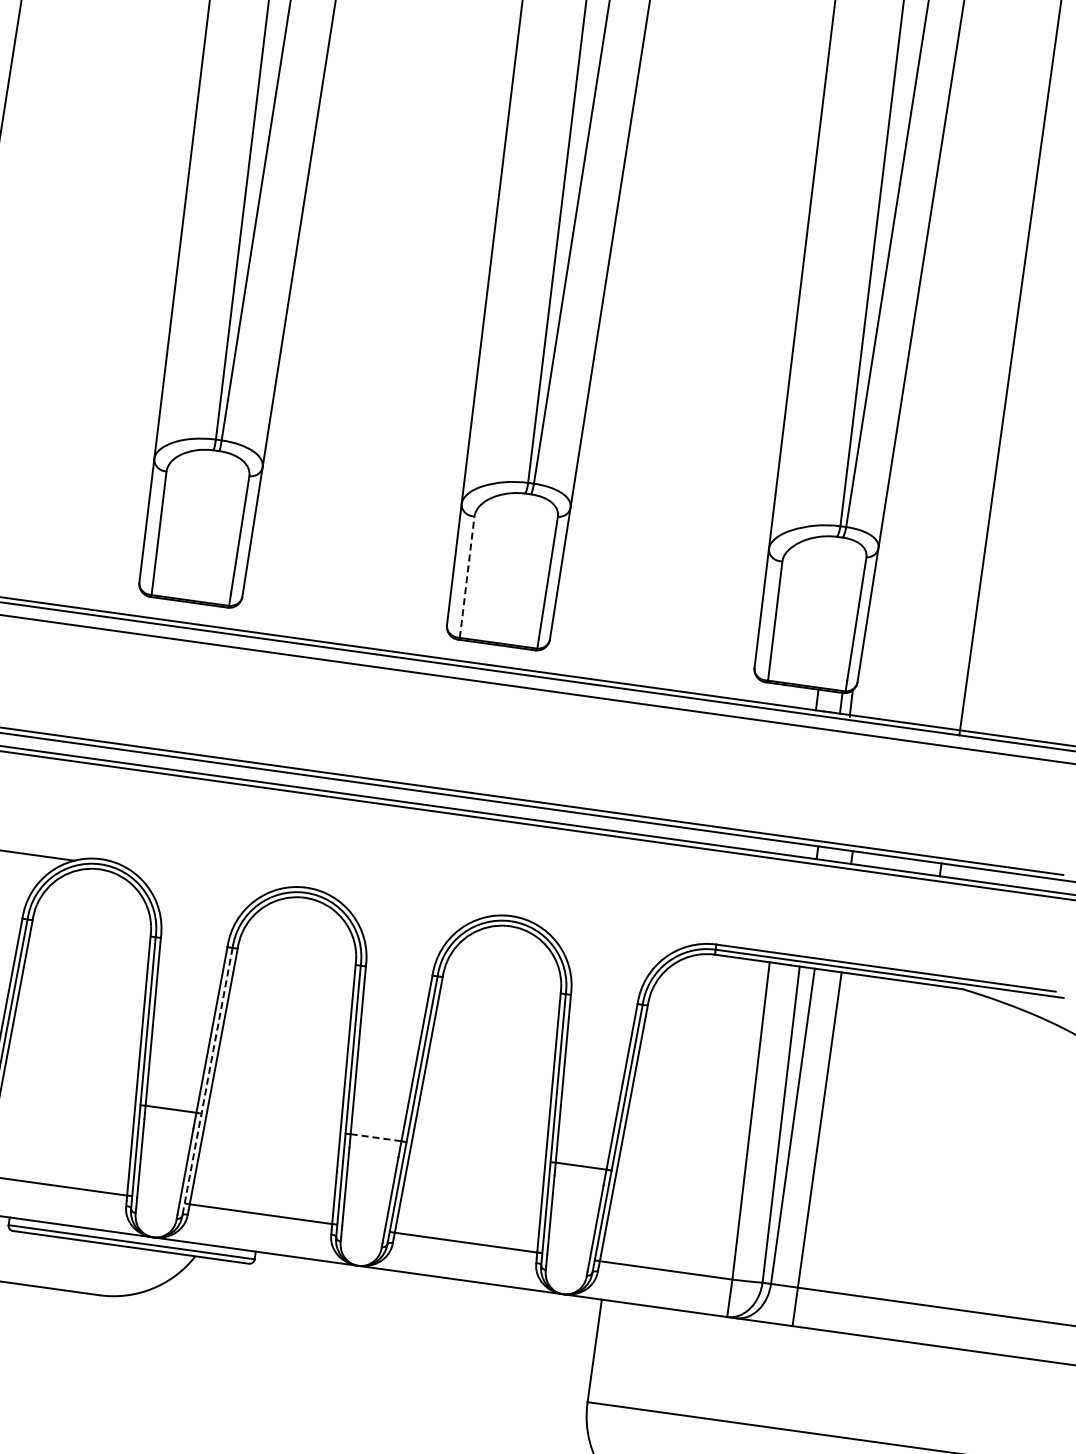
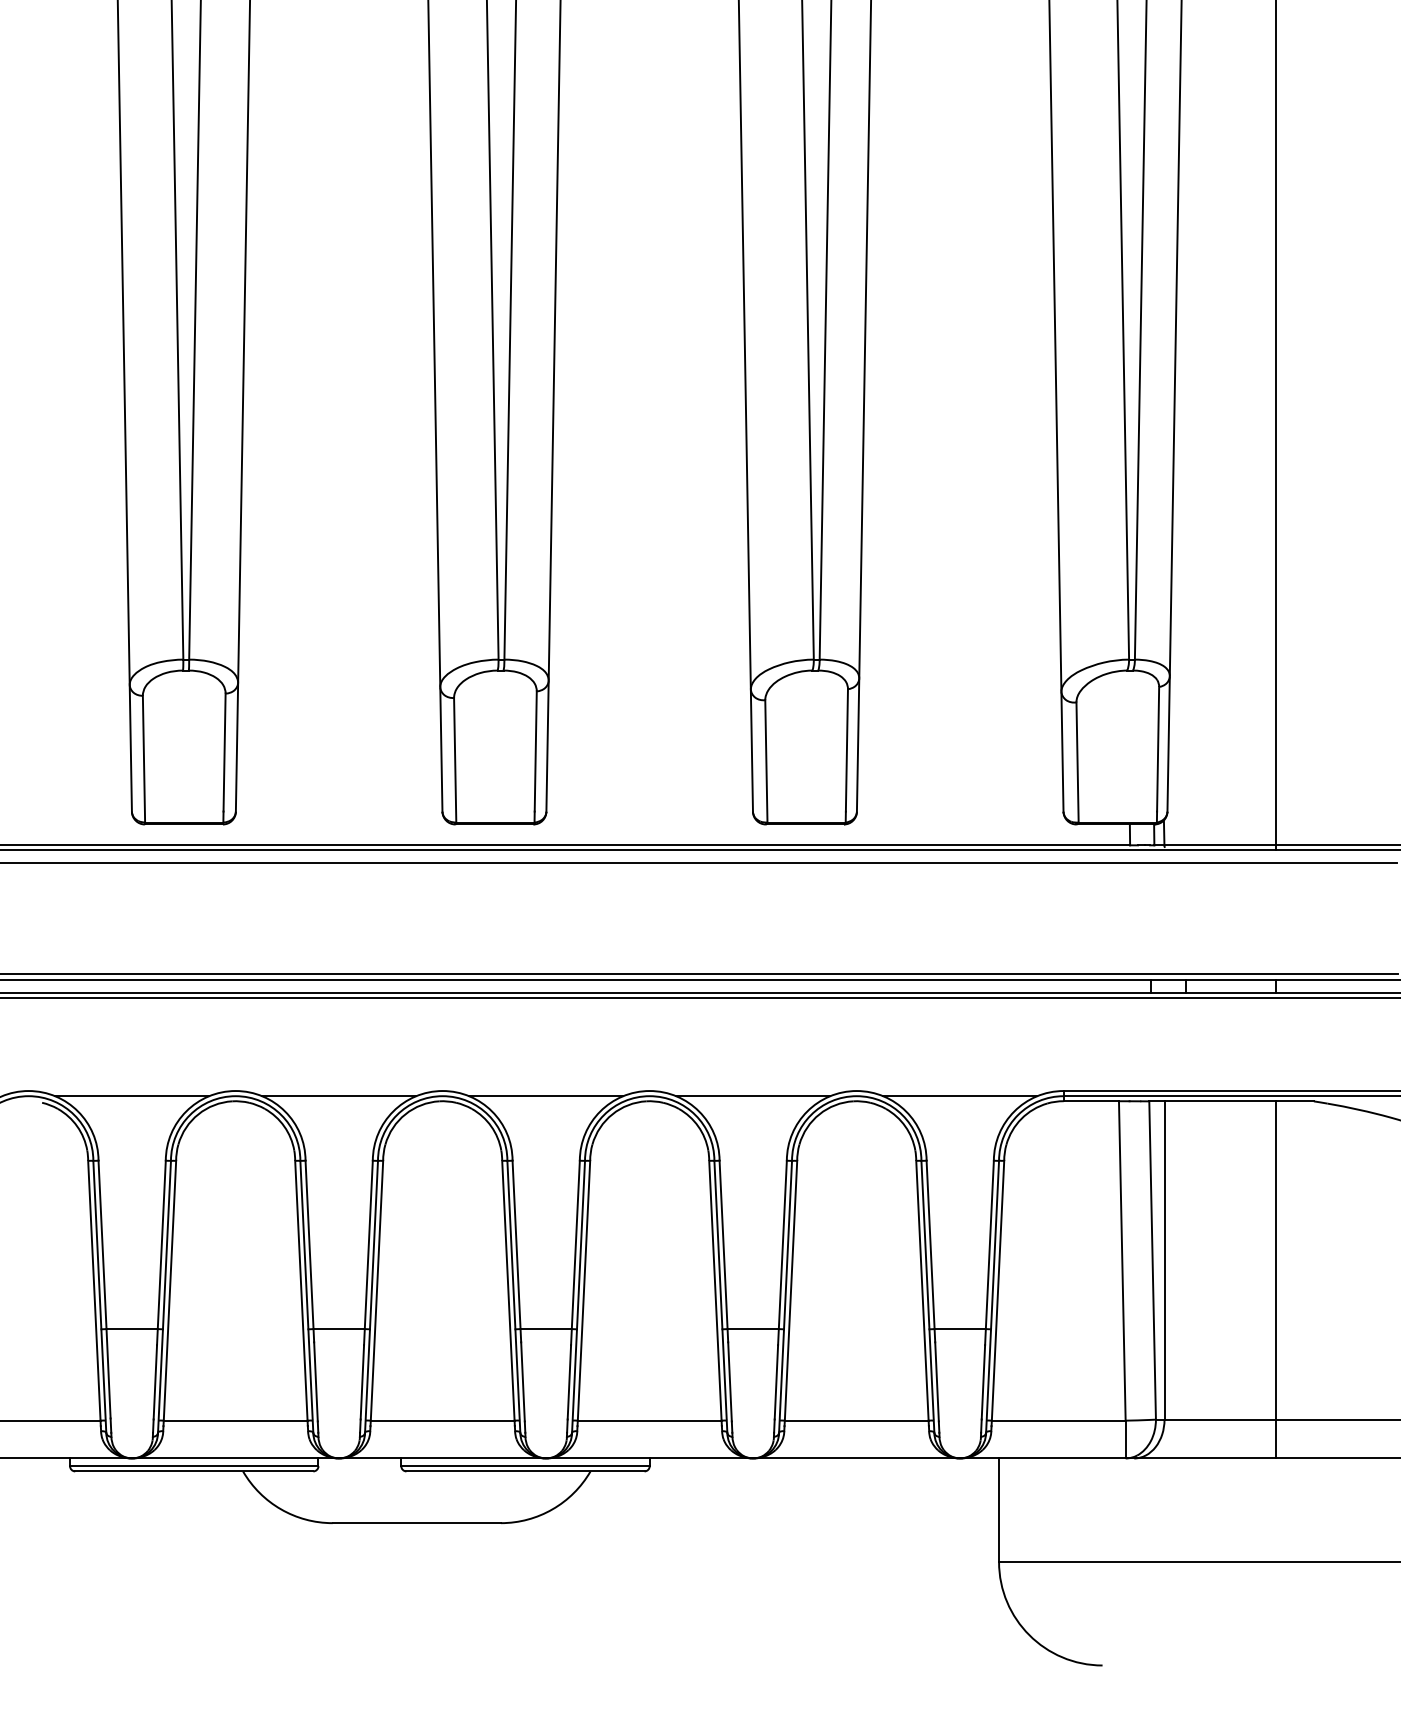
line: (467, 576) -> (766, 760), dashed -> solid
line: (203, 878) -> (546, 1096), added
line: (408, 907) -> (753, 1096), added
line: (613, 935) -> (960, 1096), added
line: (207, 1082) -> (578, 1297), dashed -> solid
line: (376, 1138) -> (753, 1329), dashed -> solid
line: (817, 1148) -> (1275, 1279), moved

